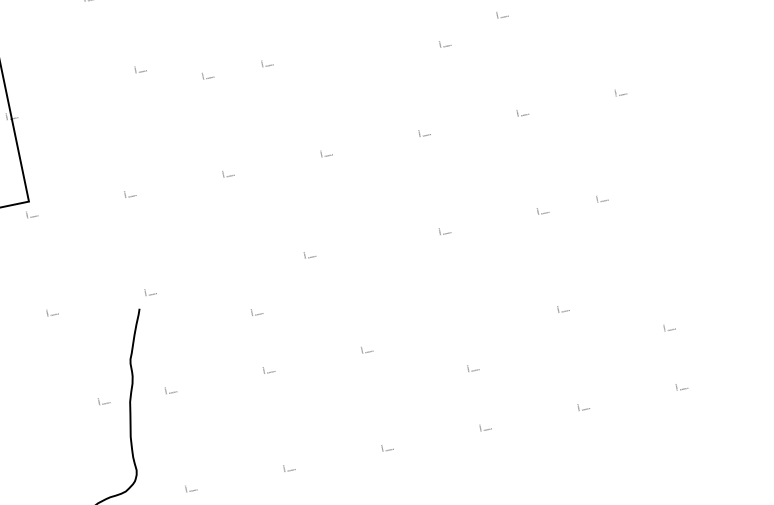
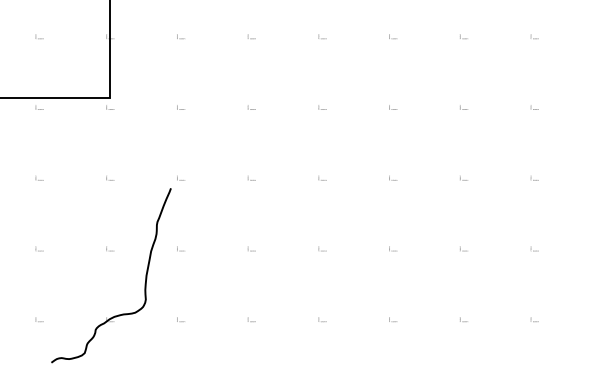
text: (444, 43) -> (392, 36), moved
text: (267, 62) -> (322, 36), moved
text: (139, 68) -> (180, 36), moved
text: (602, 198) -> (534, 178), moved
text: (309, 254) -> (322, 178), moved
text: (256, 312) -> (251, 178), moved
text: (669, 326) -> (534, 248), moved
text: (472, 367) -> (392, 248), moved
text: (102, 400) -> (109, 248), moved

